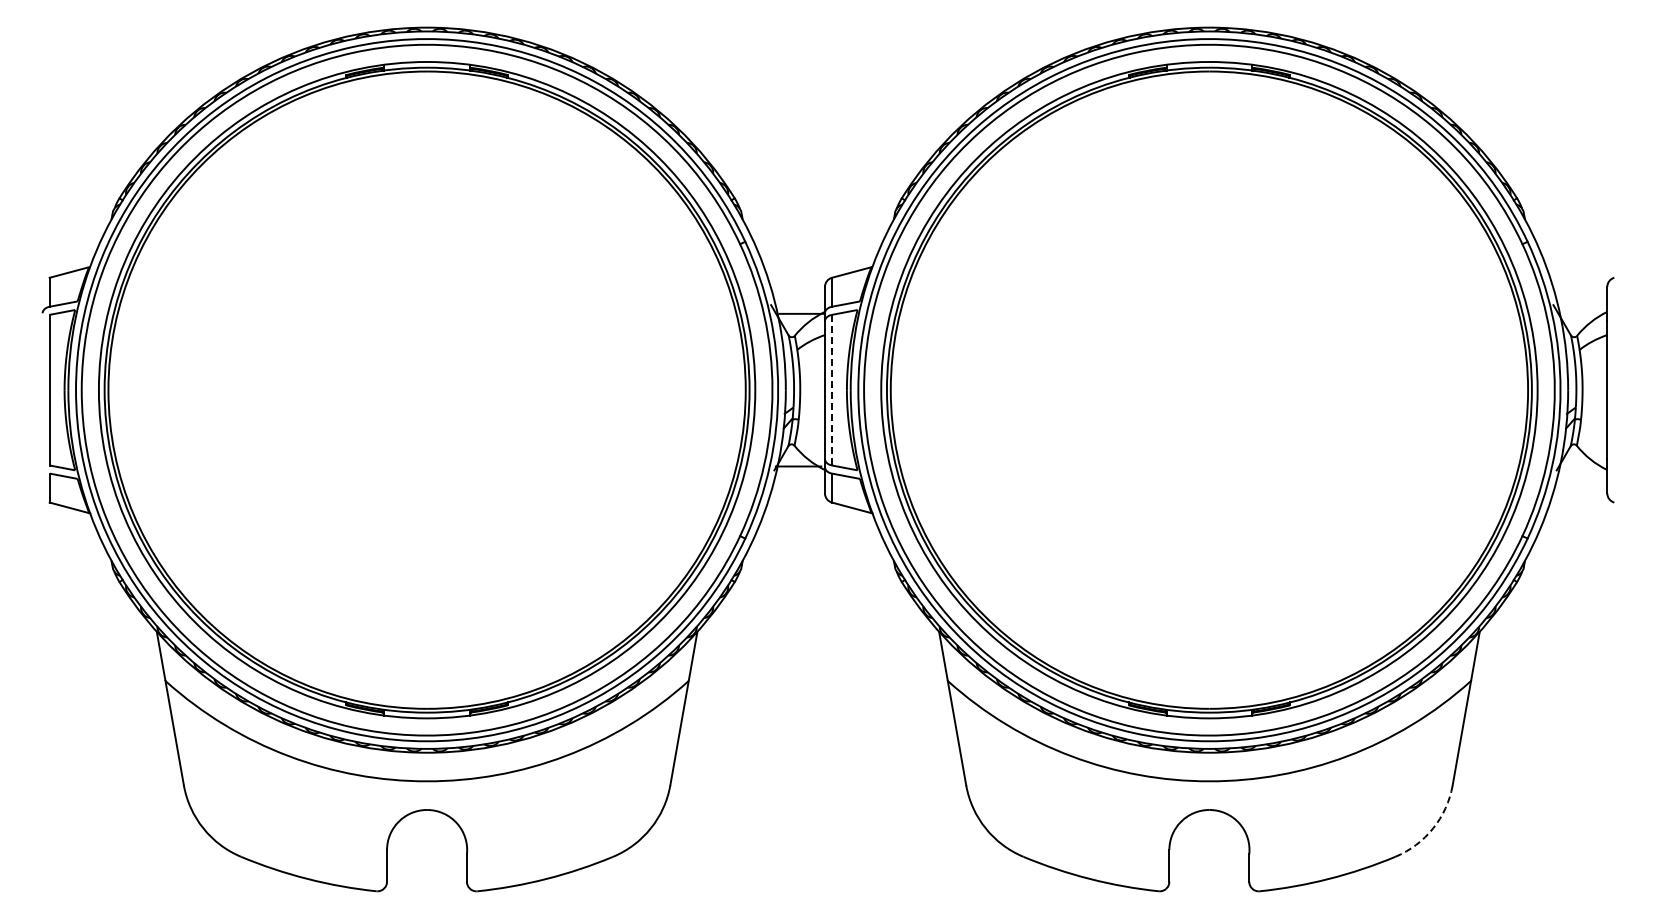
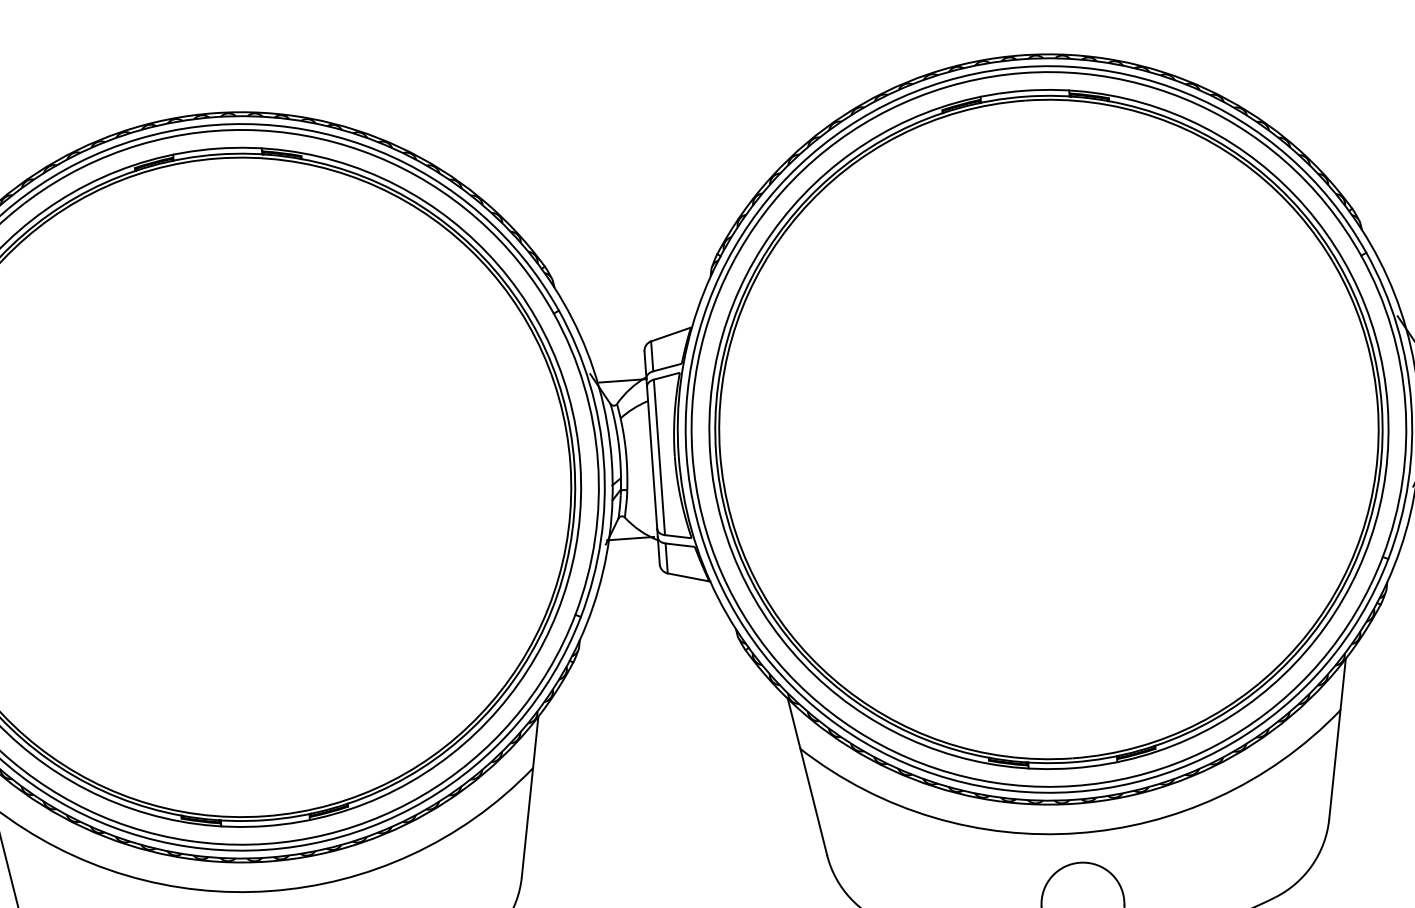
line: (832, 390) -> (659, 457), dashed -> solid
arc: (1433, 828) -> (1312, 865), dashed -> solid

